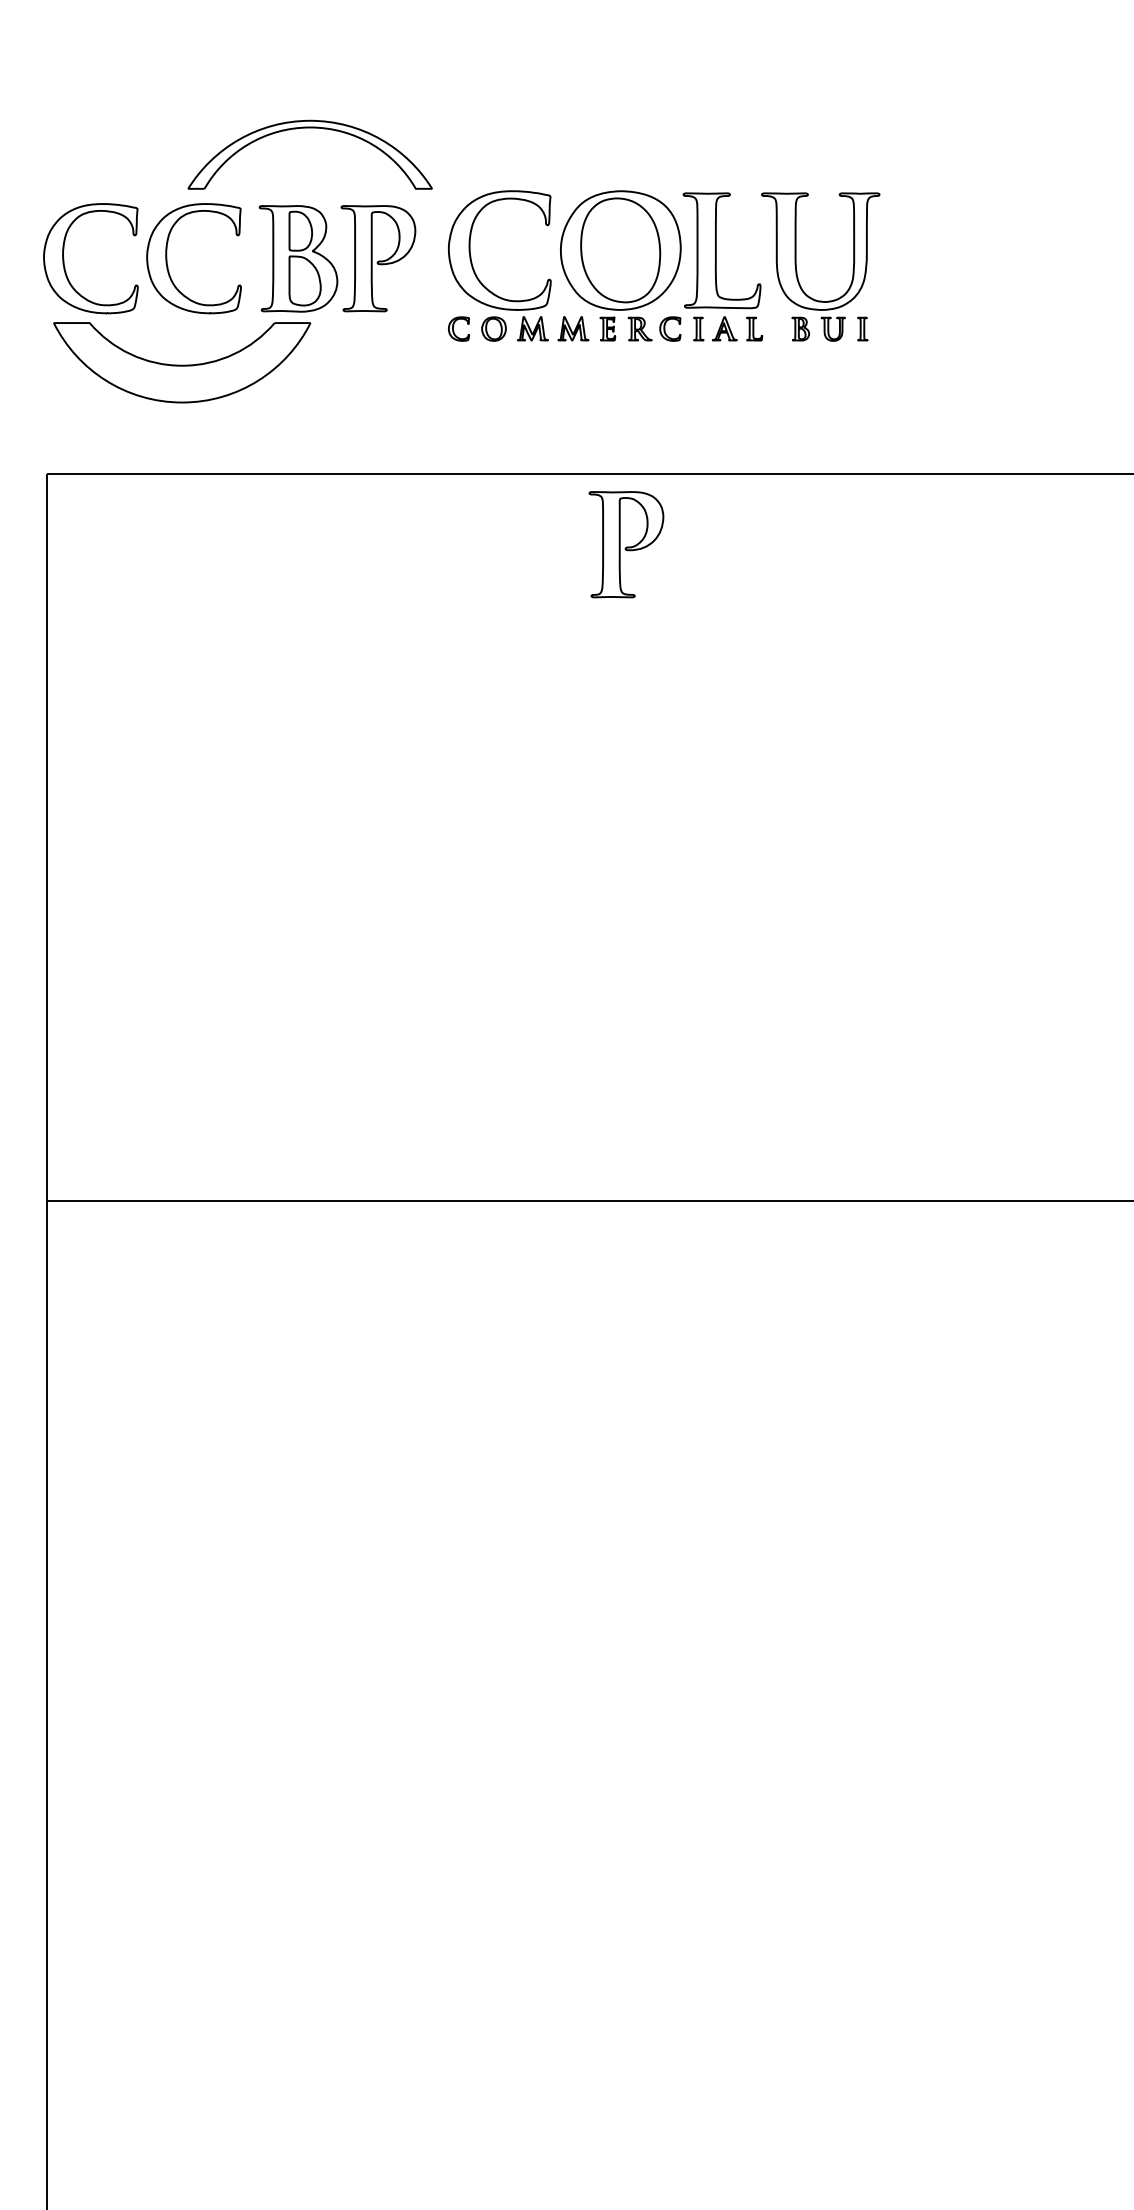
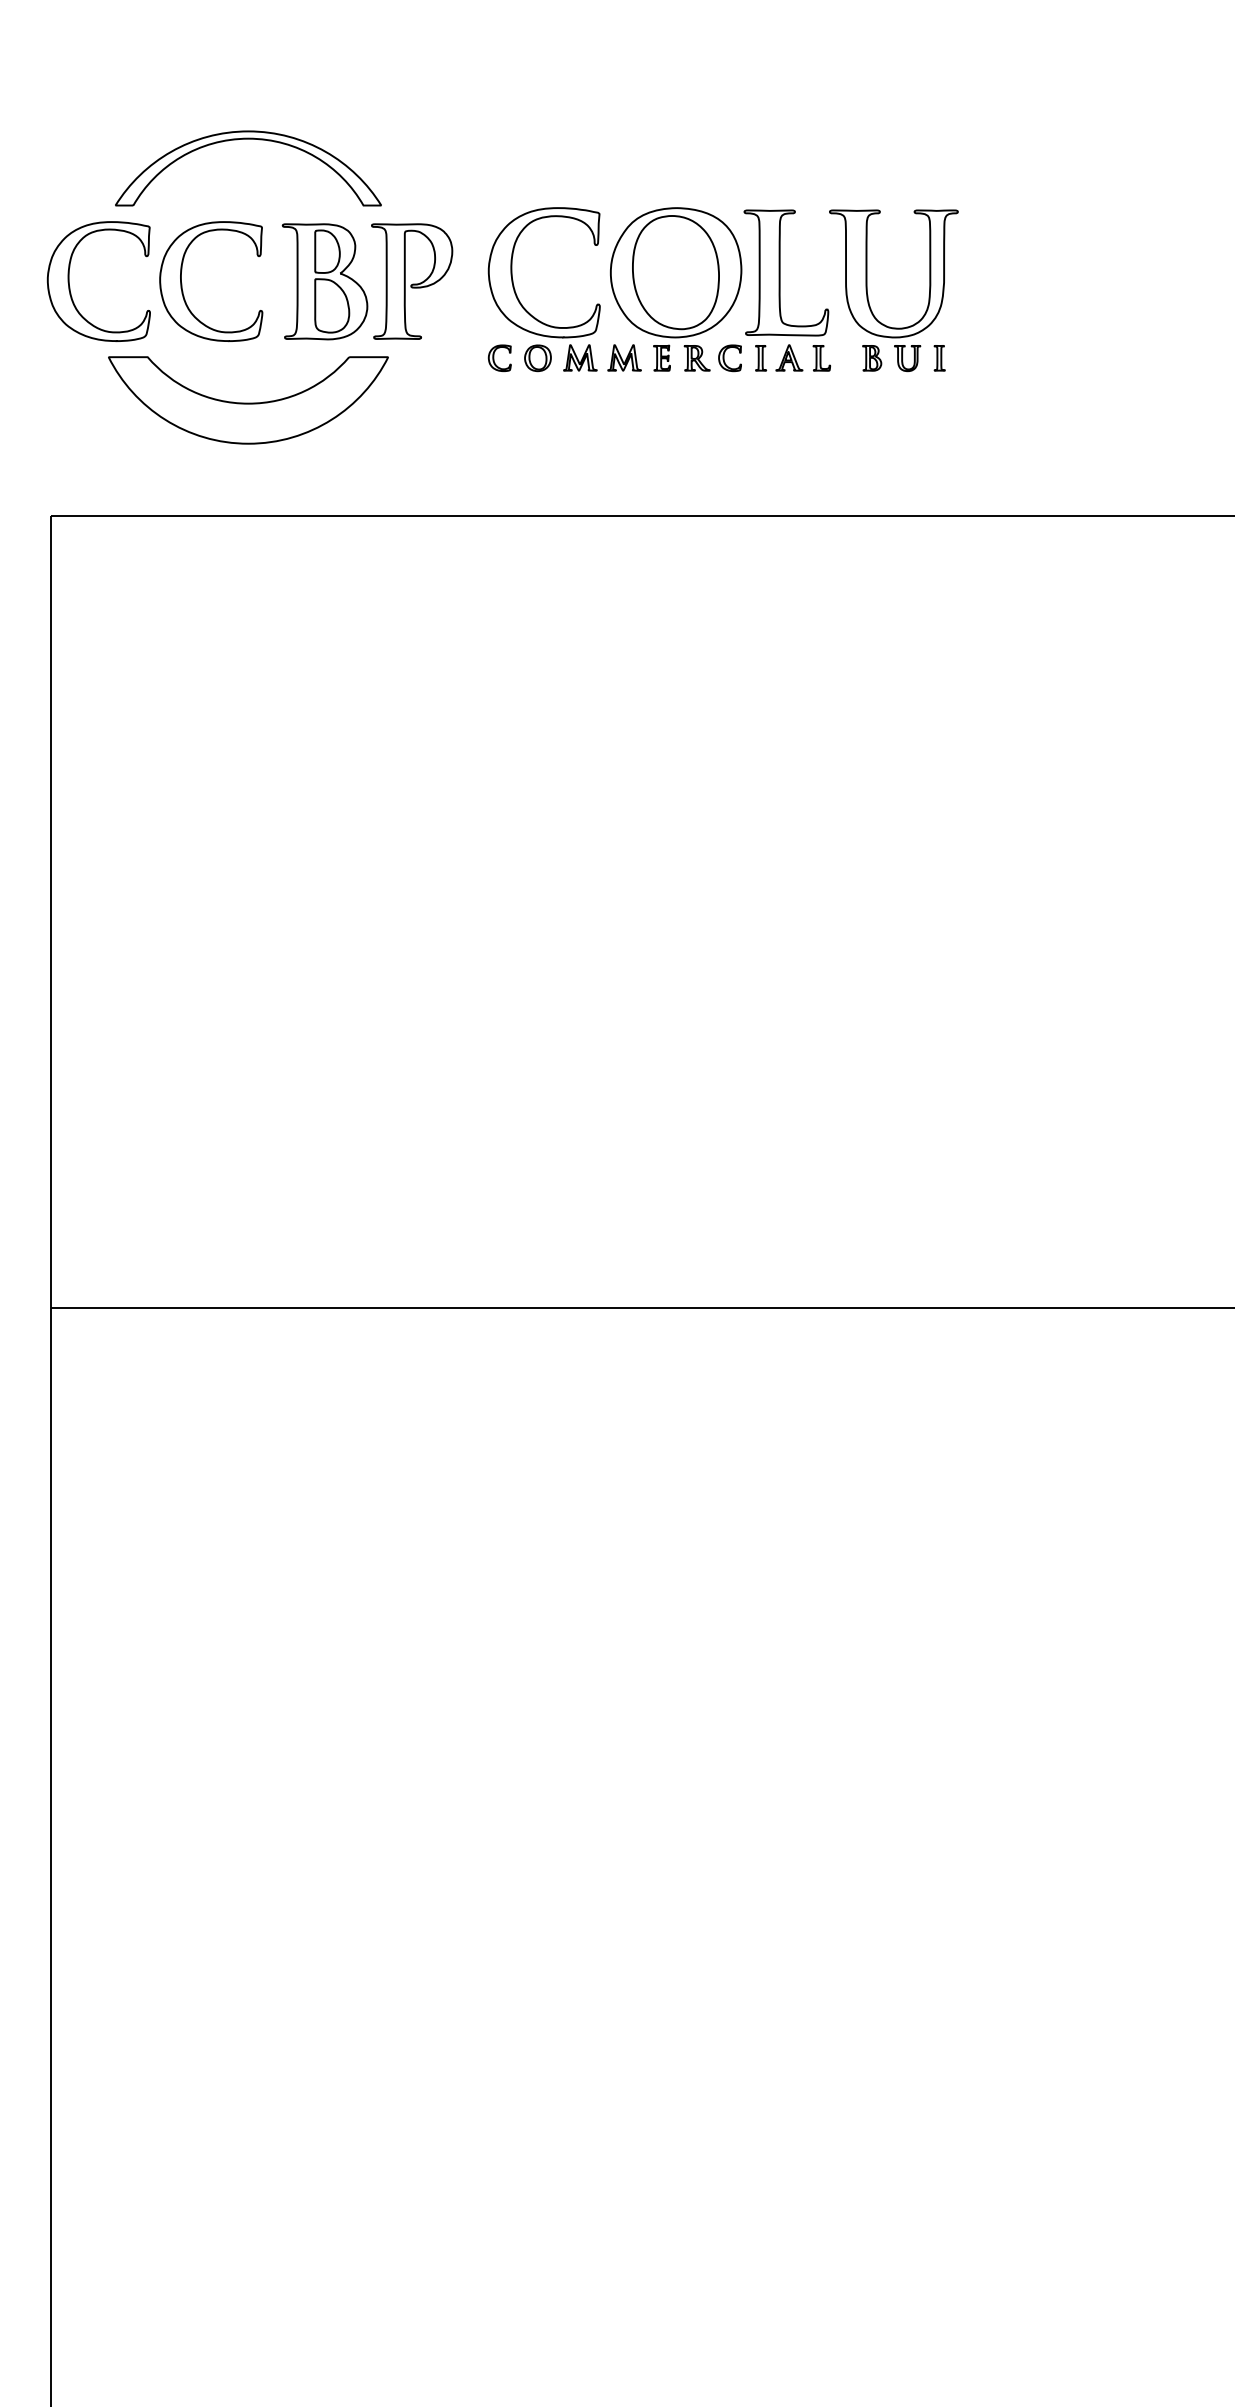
part: (309, 128) -> (247, 139), moved
part: (182, 362) -> (248, 400), moved
part: (626, 544) -> (682, 592), removed

